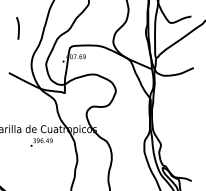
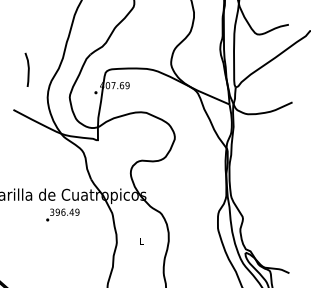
line: (18, 28) -> (27, 70), moved

